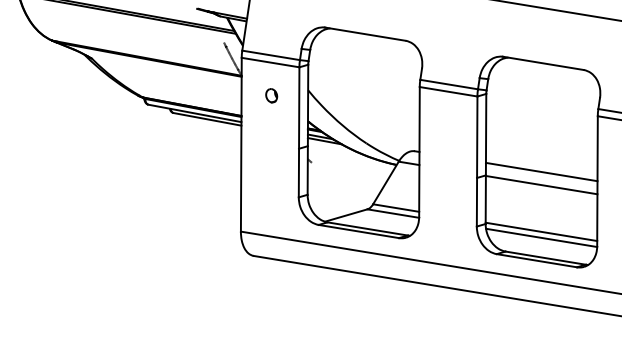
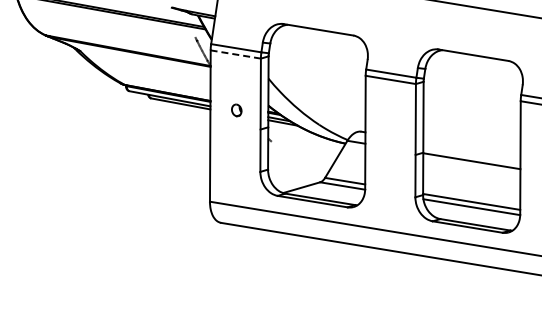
line: (270, 62) -> (235, 54), solid -> dashed
part: (271, 95) -> (236, 110), moved
line: (541, 171) -> (471, 149), removed

